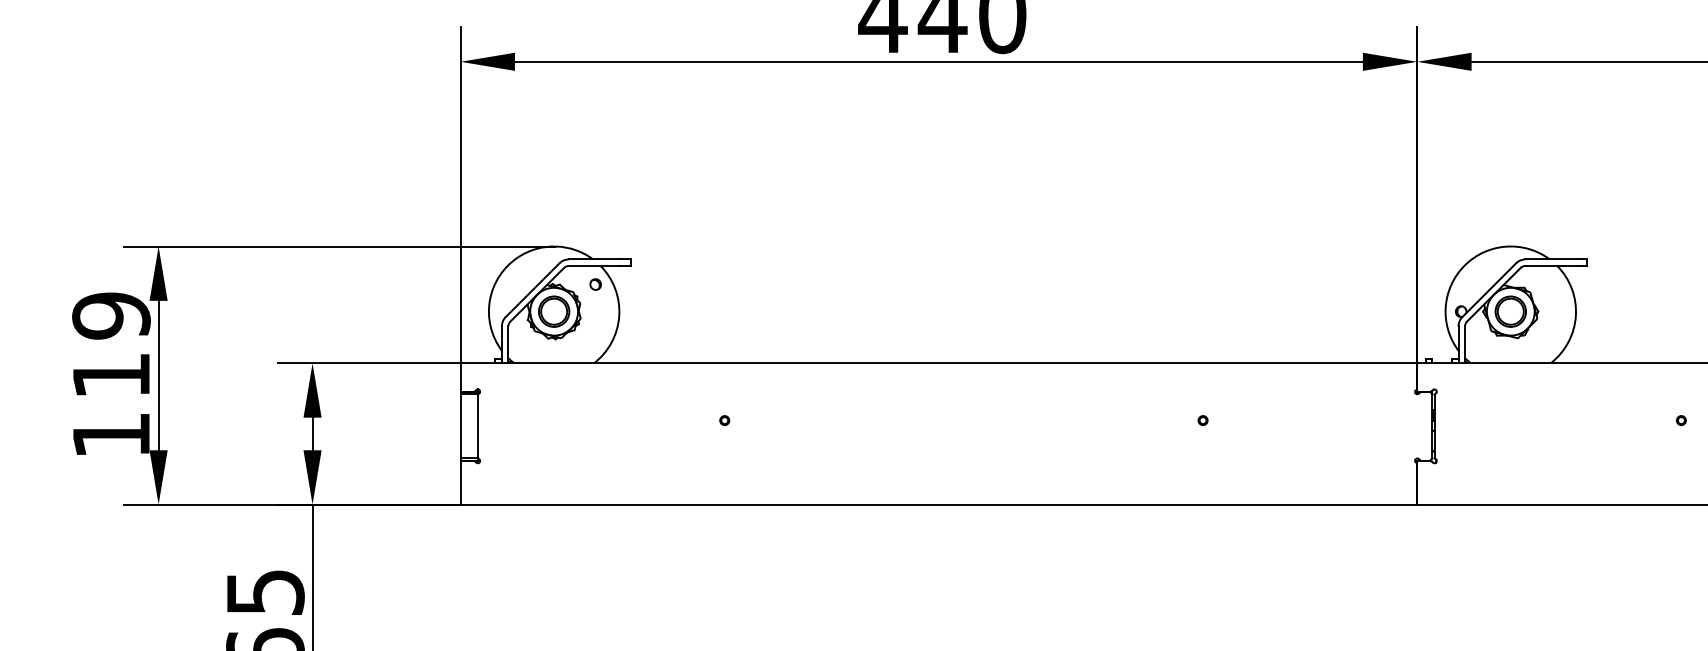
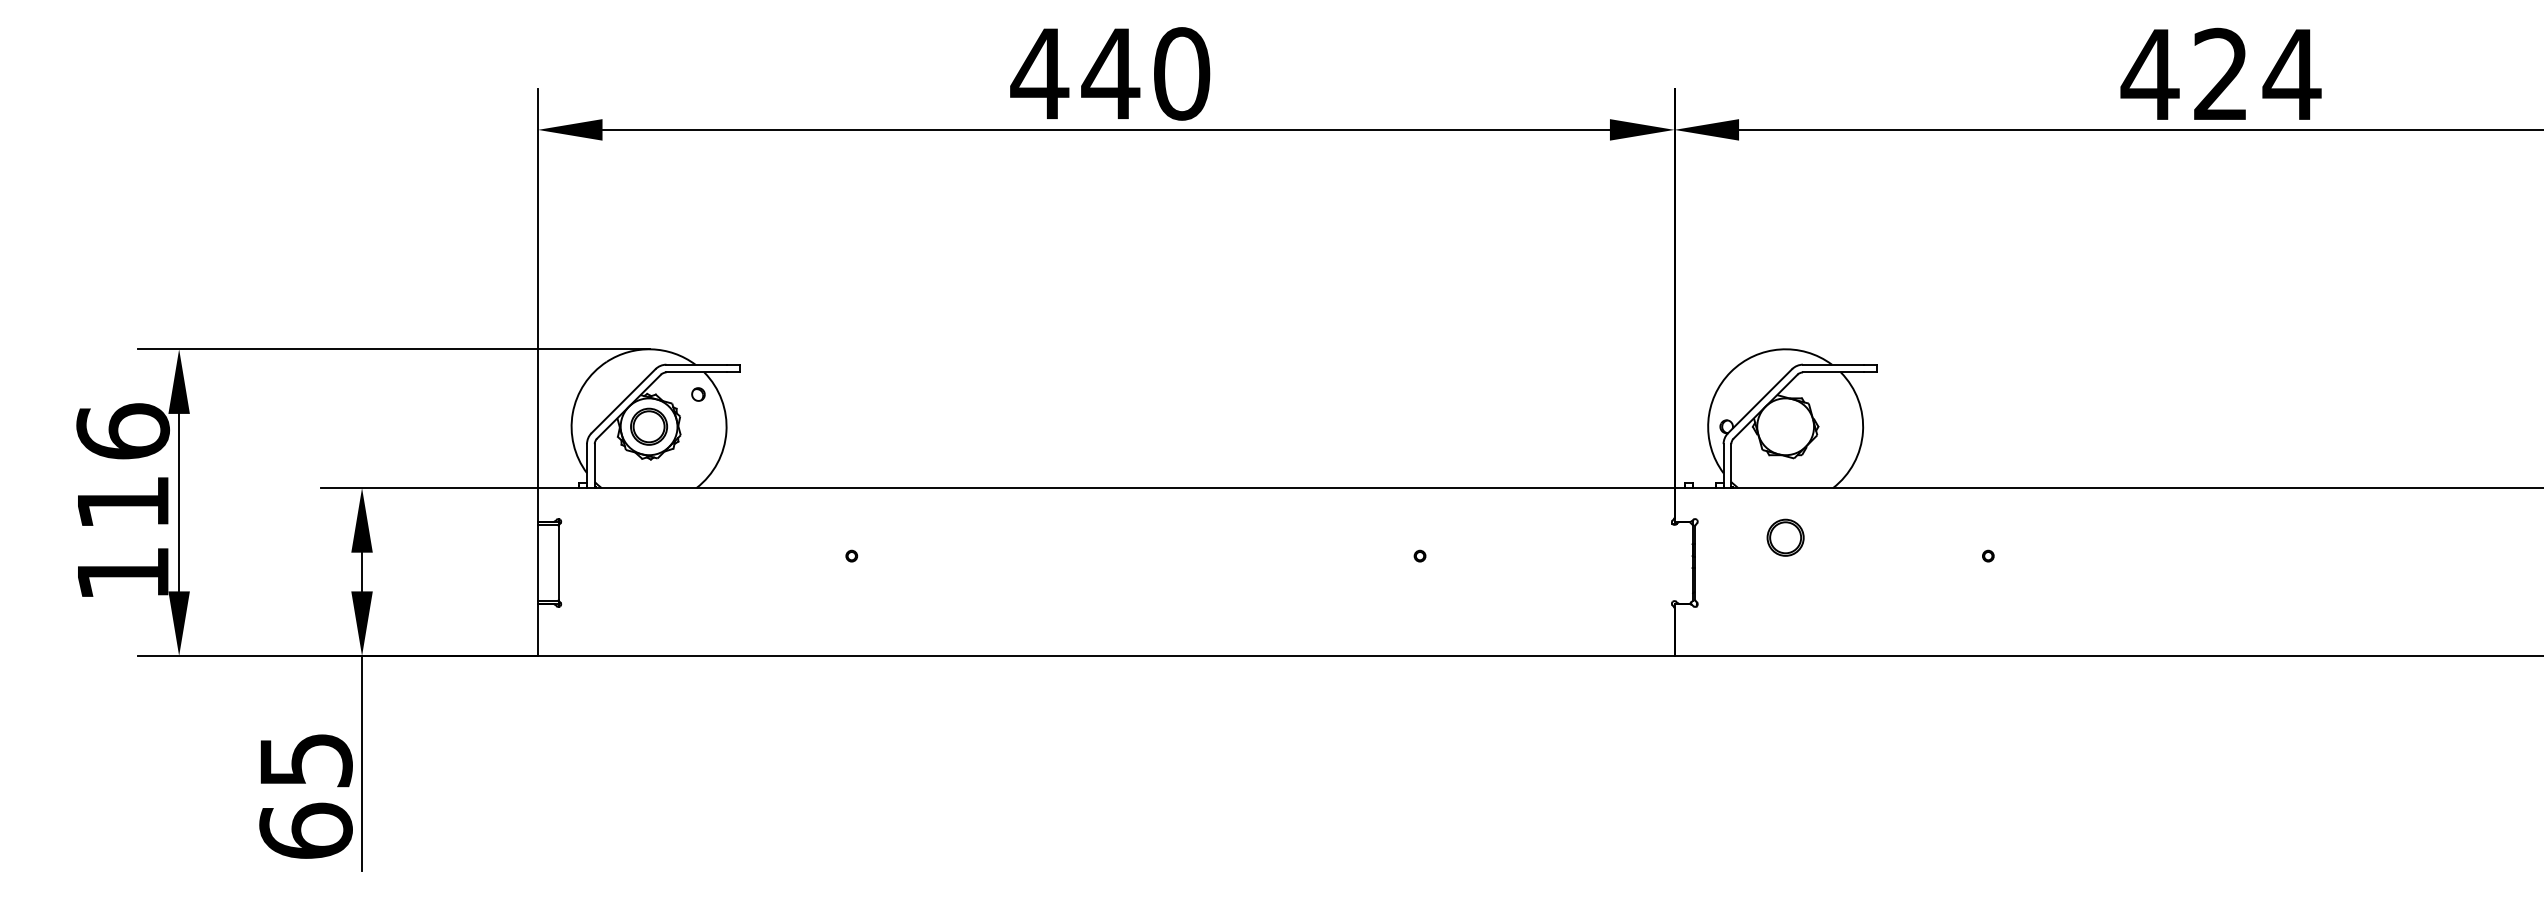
part: (1510, 311) -> (1785, 537), moved
text: (111, 315) -> (123, 431), 119 -> 116

